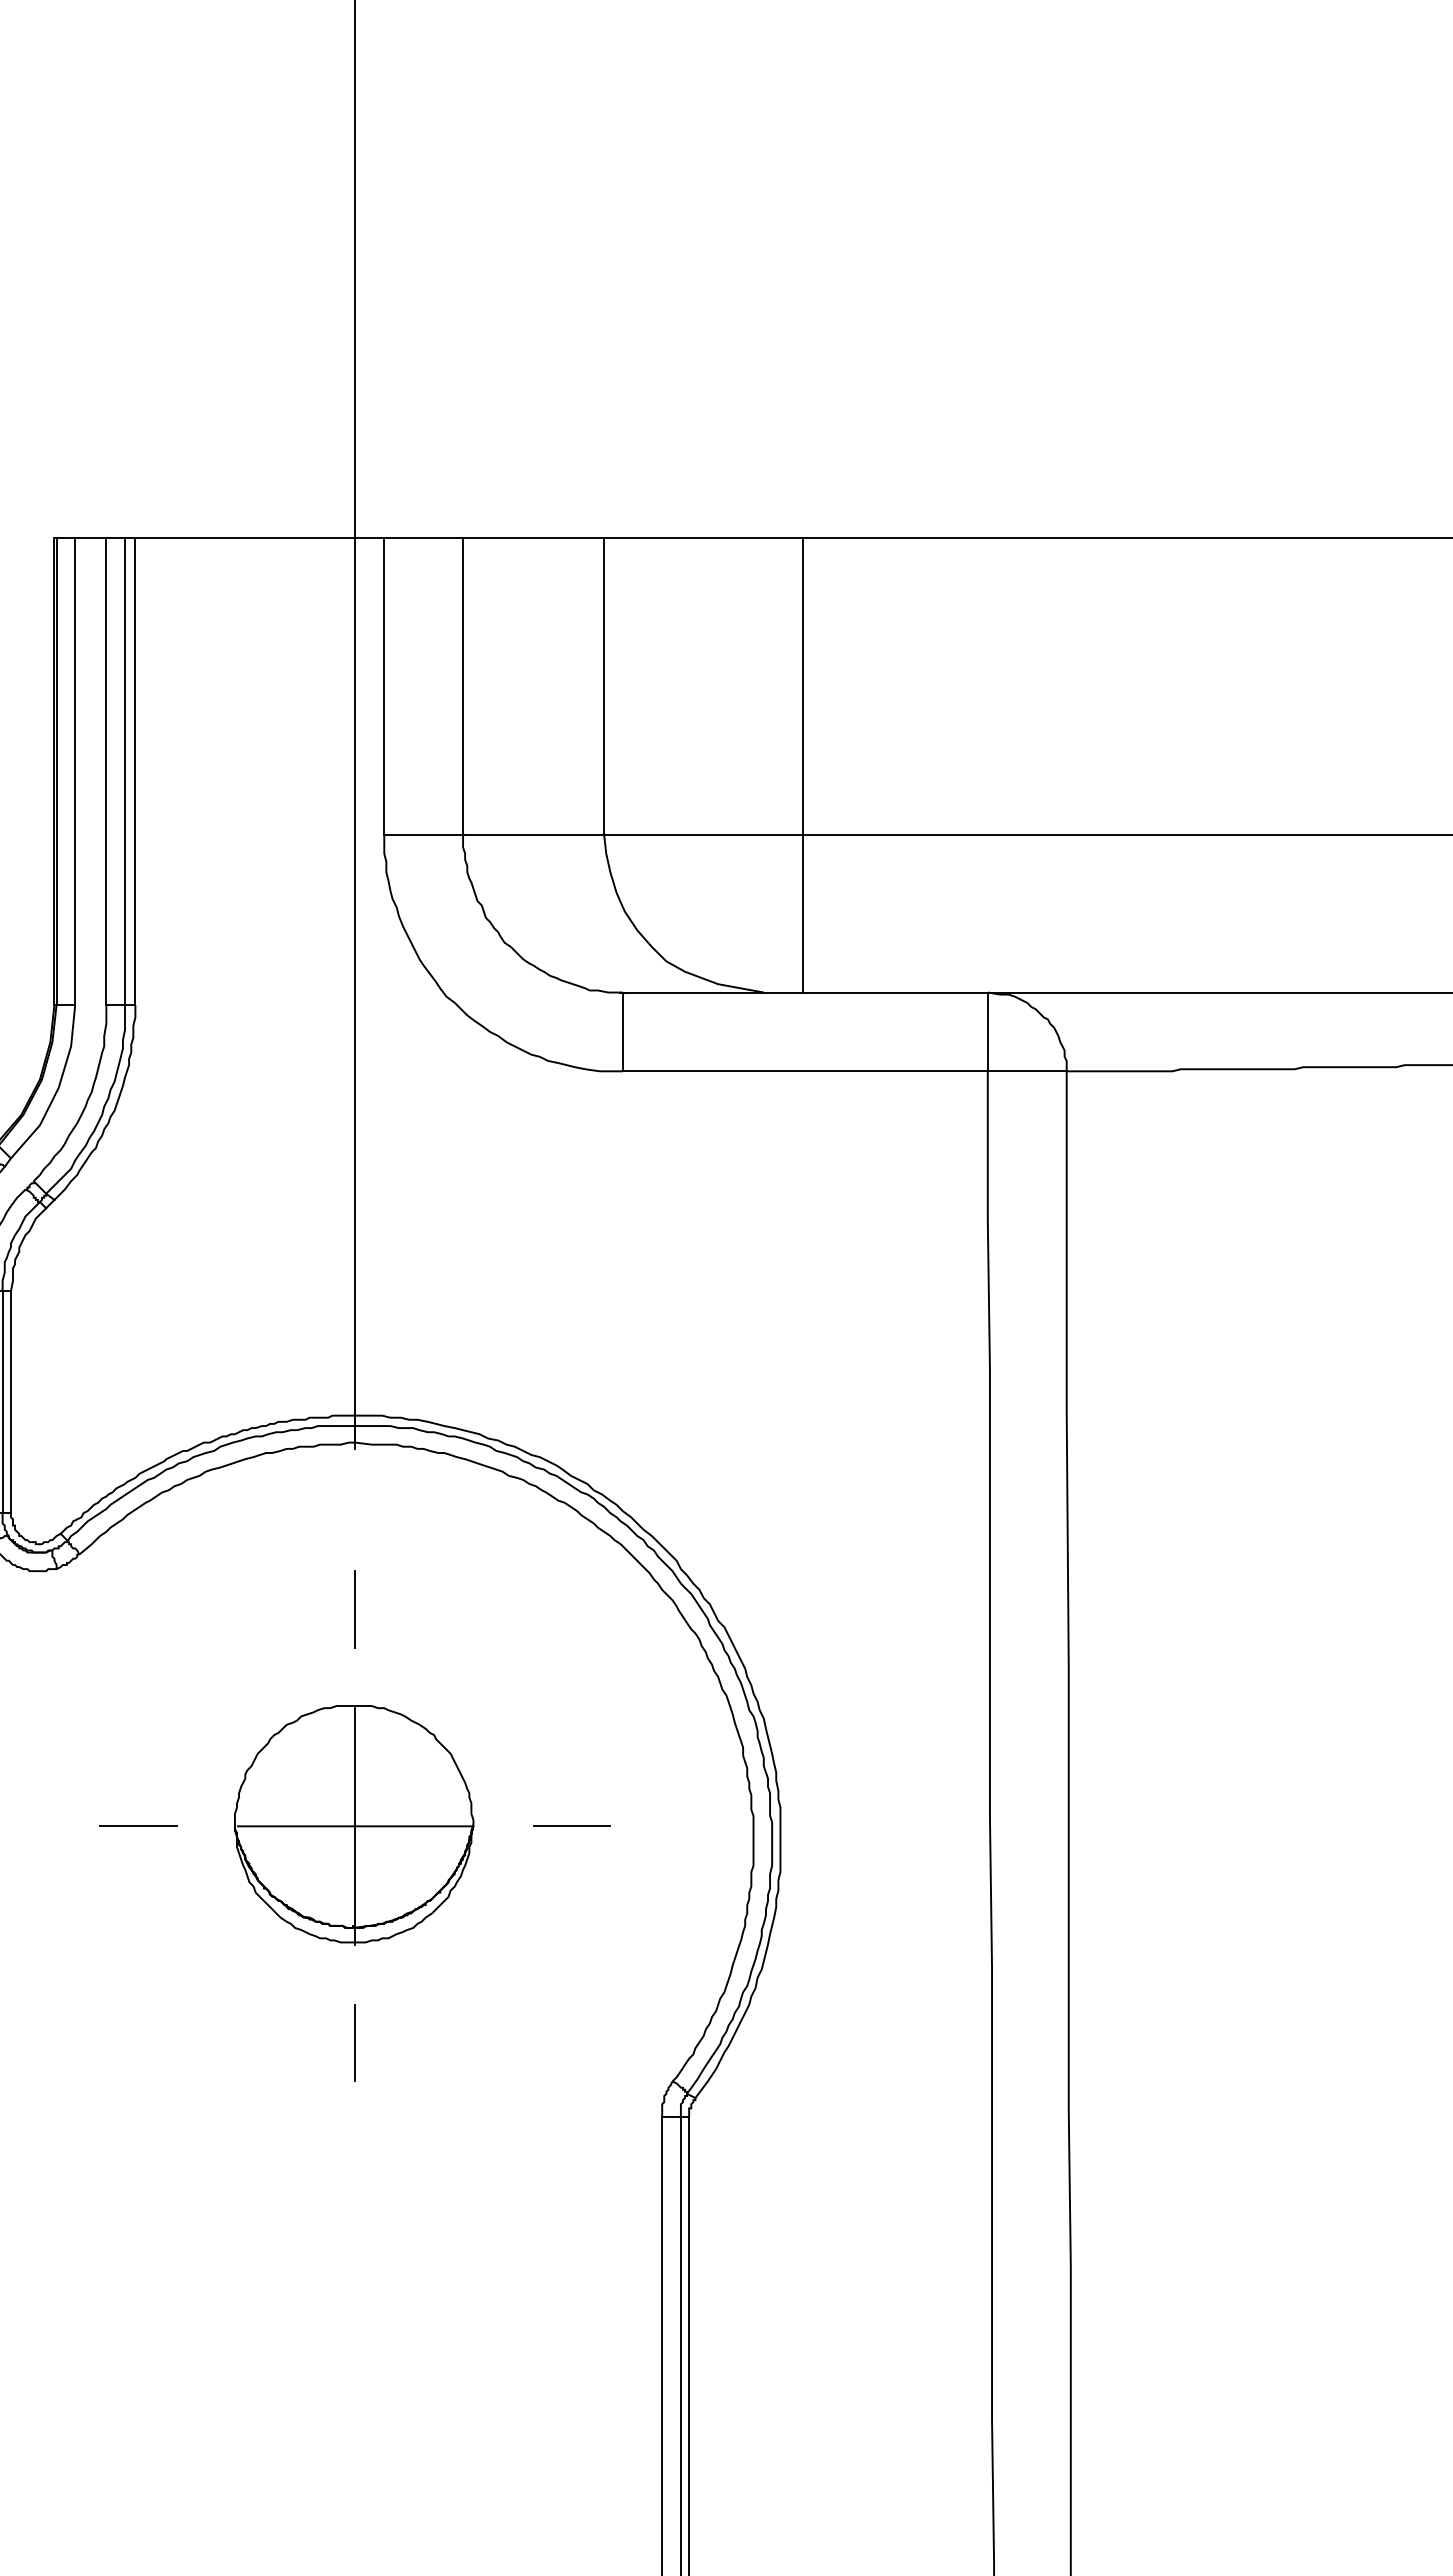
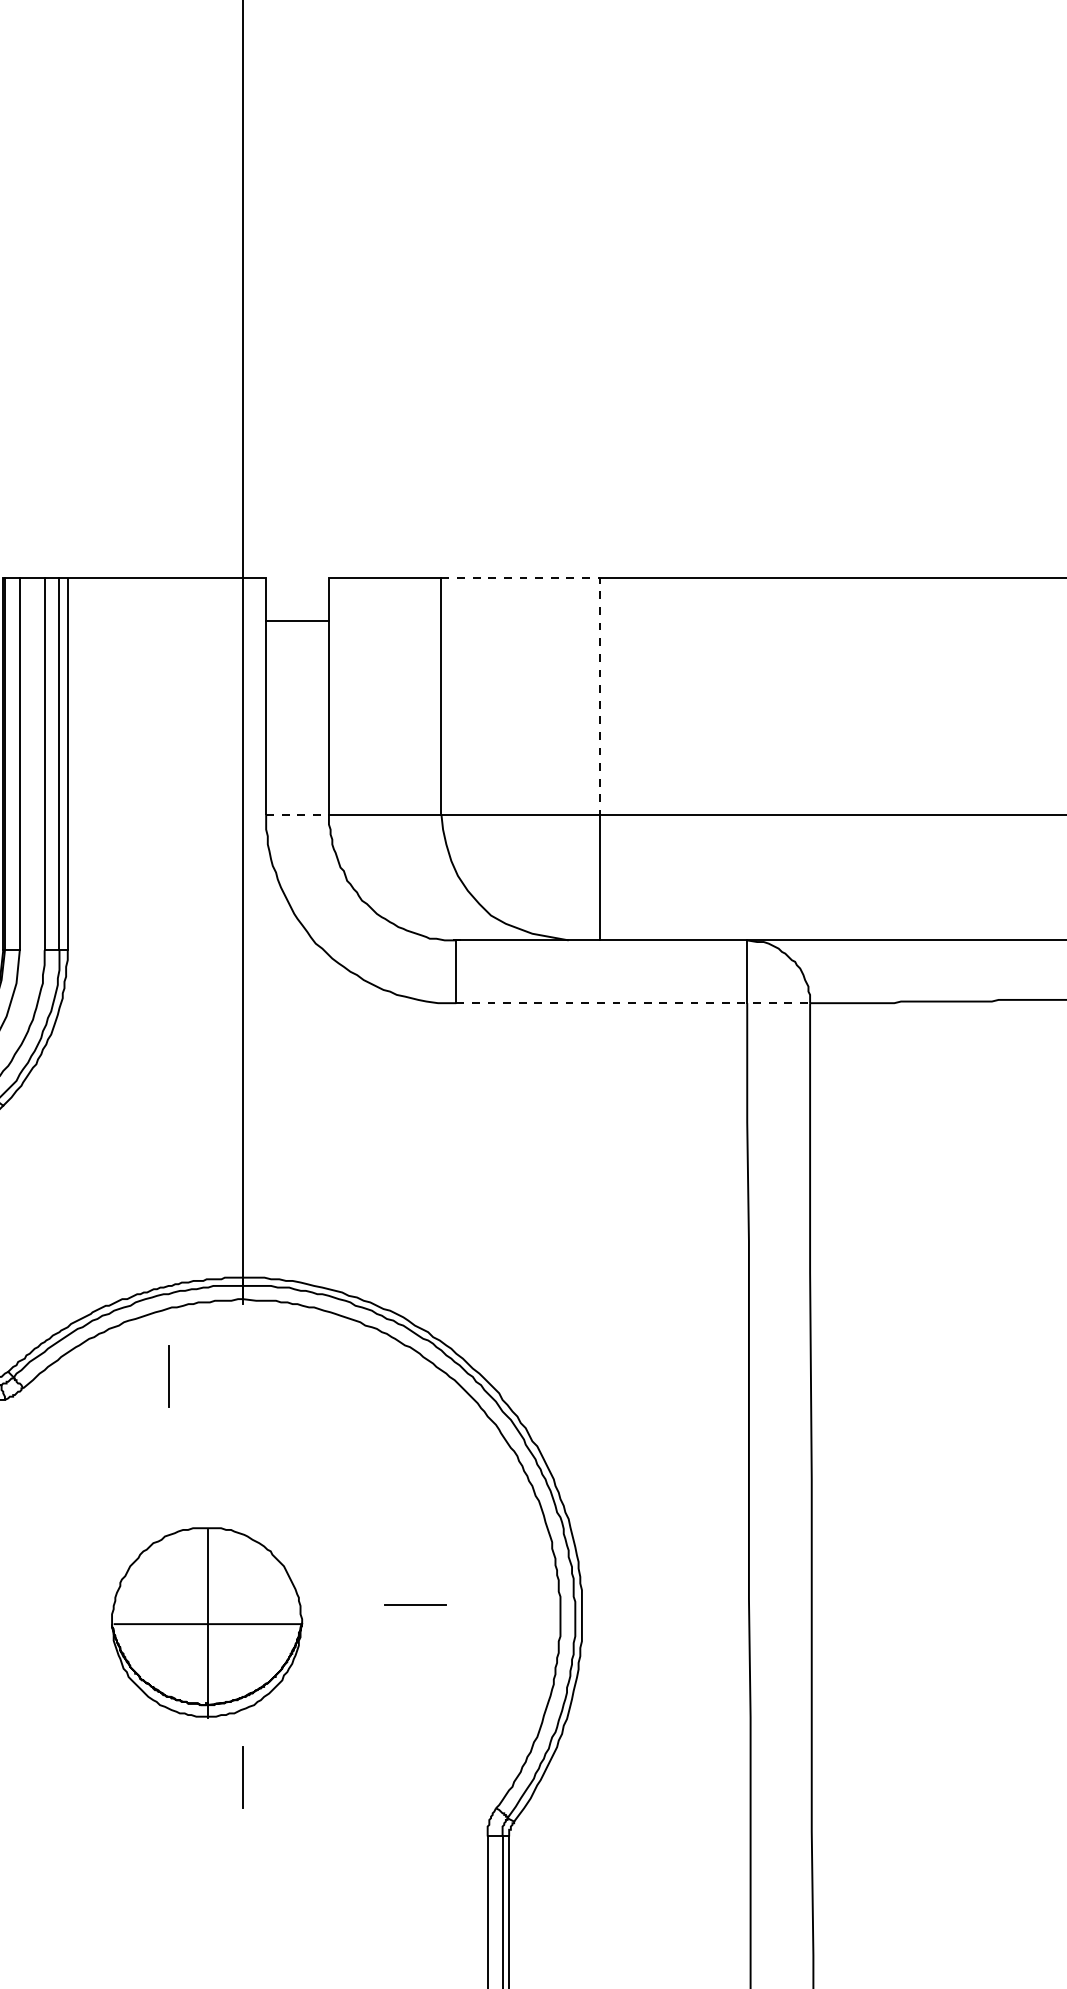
line: (423, 538) -> (297, 620), moved
line: (803, 586) -> (600, 616), solid -> dashed
line: (424, 834) -> (298, 814), solid -> dashed
line: (844, 1071) -> (633, 1003), solid -> dashed
line: (354, 1609) -> (168, 1376), moved
part: (354, 1825) -> (207, 1623), moved
line: (138, 1826) -> (70, 1605), removed

